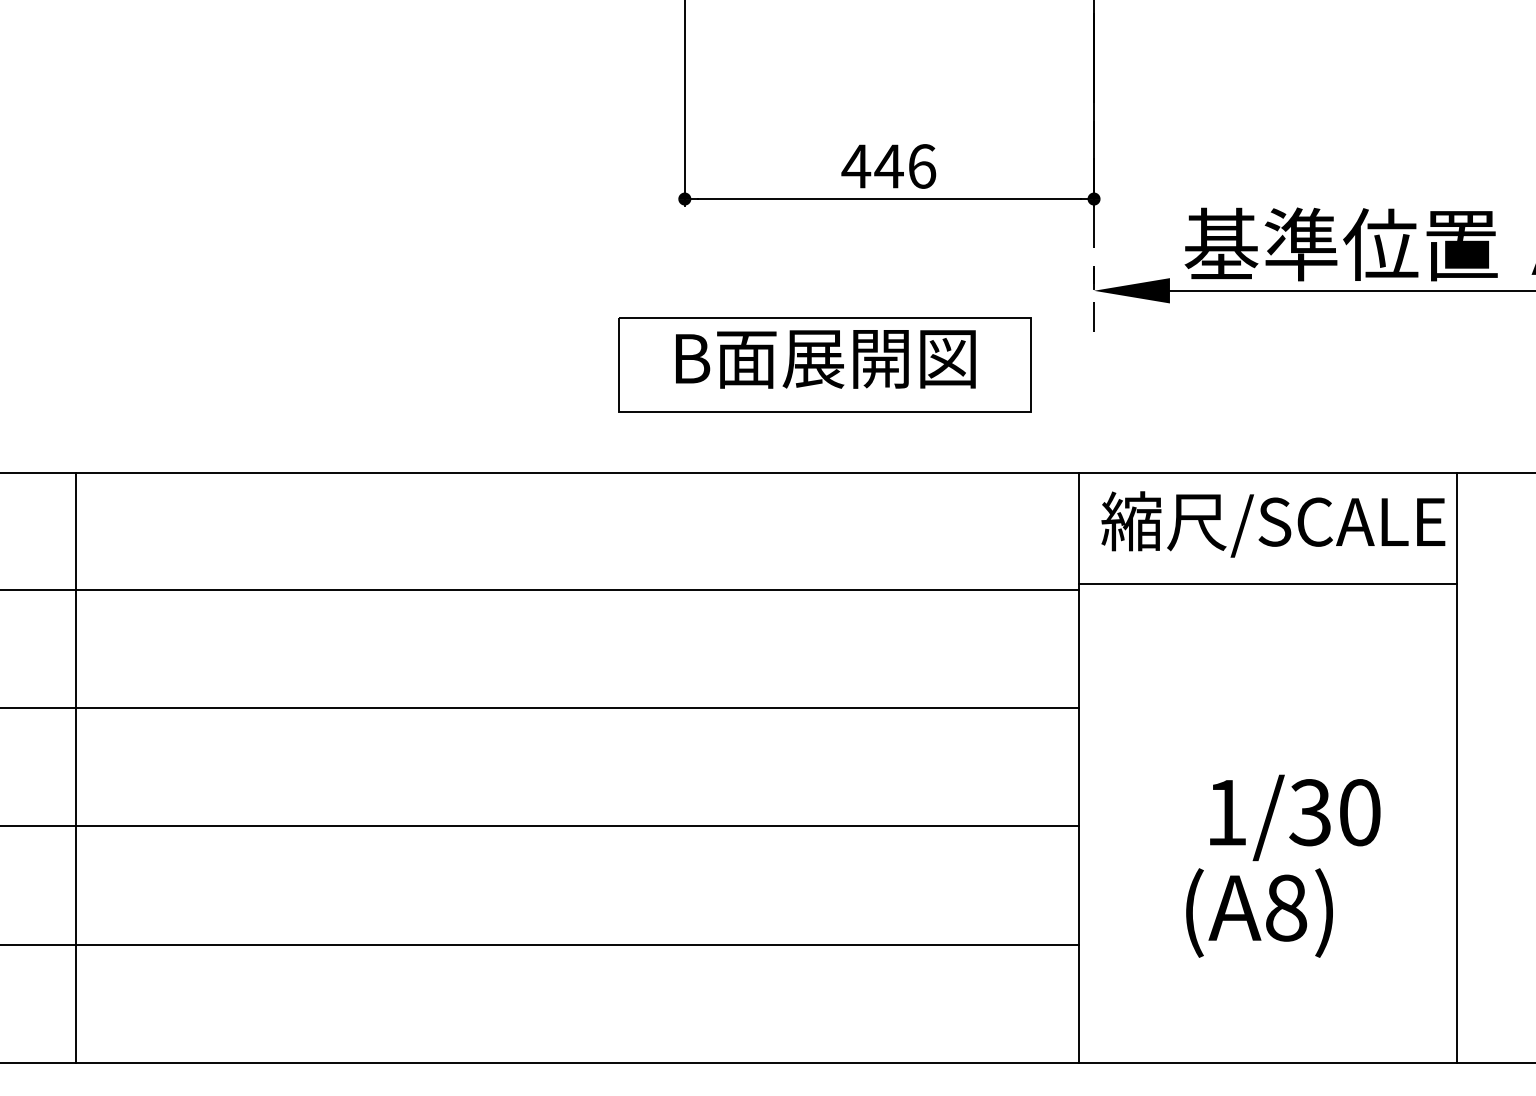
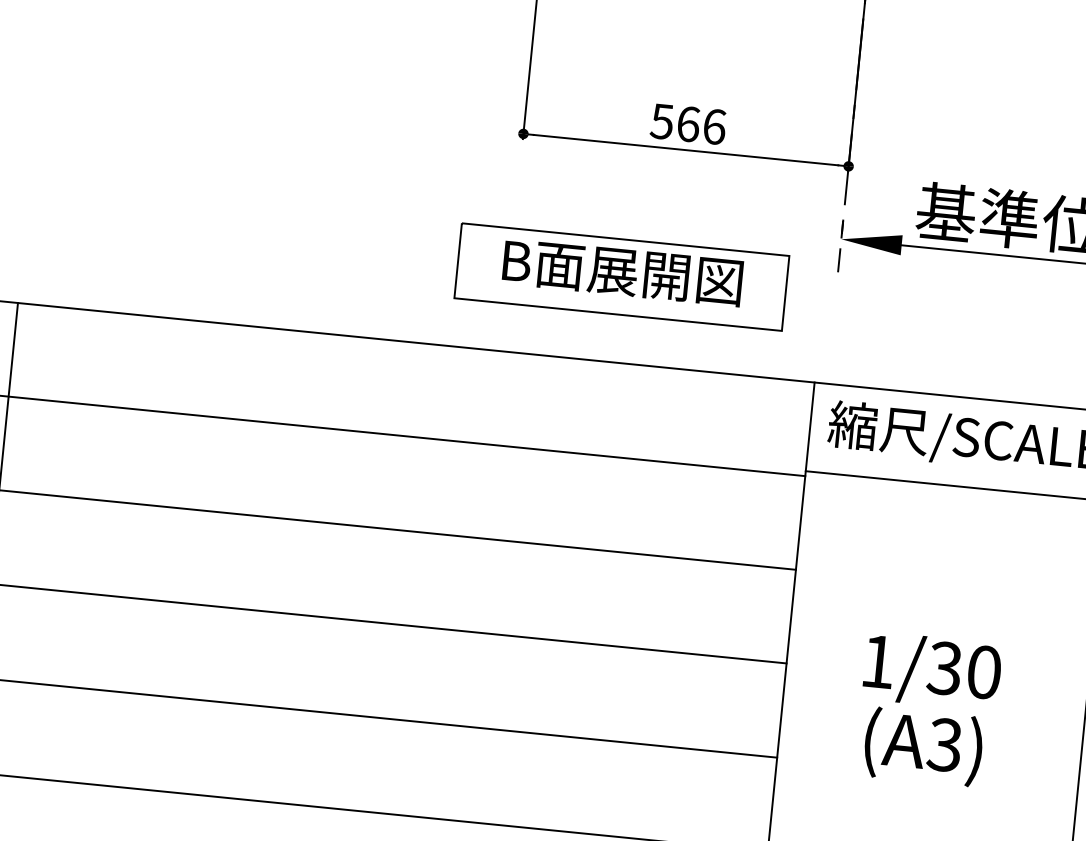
text: (872, 166) -> (675, 122), 446 -> 566
text: (1295, 817) -> (932, 671), moved
text: (1285, 907) -> (944, 744), (A8) -> (A3)

